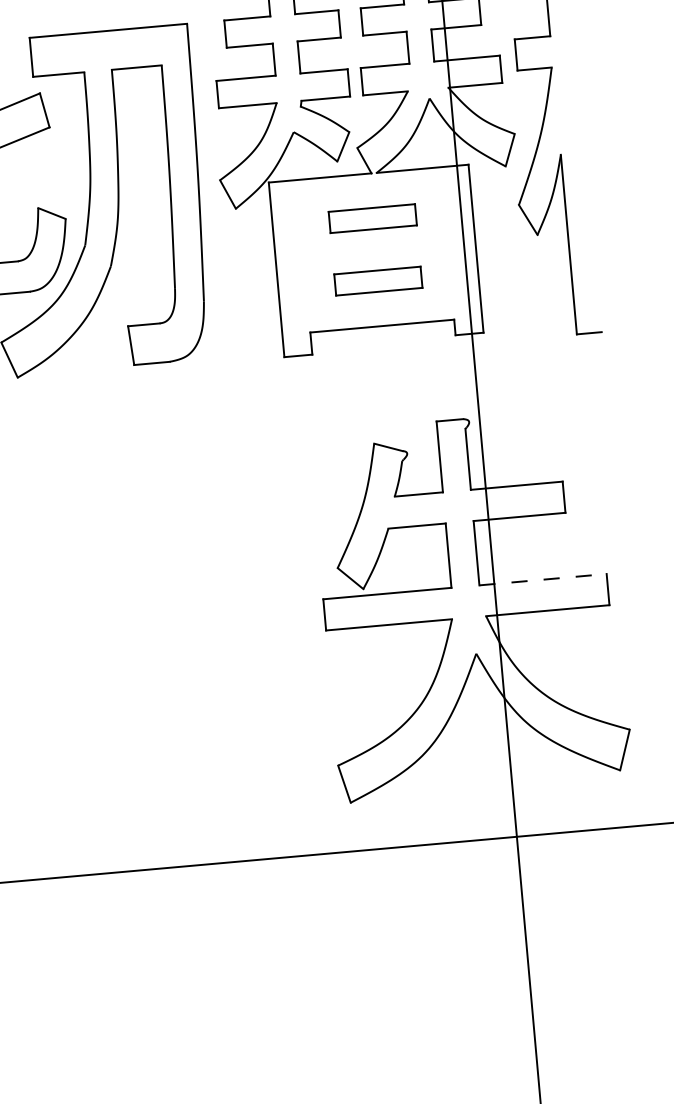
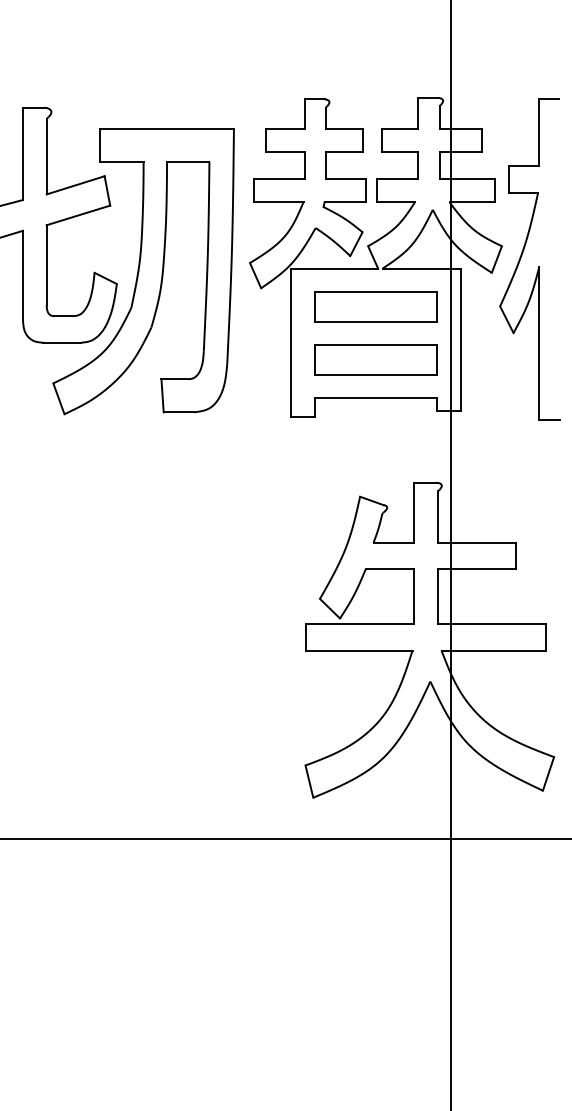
part: (372, 218) -> (375, 306), size x1.67
part: (377, 280) -> (375, 359), size x1.67
line: (543, 580) -> (492, 624), dashed -> solid

